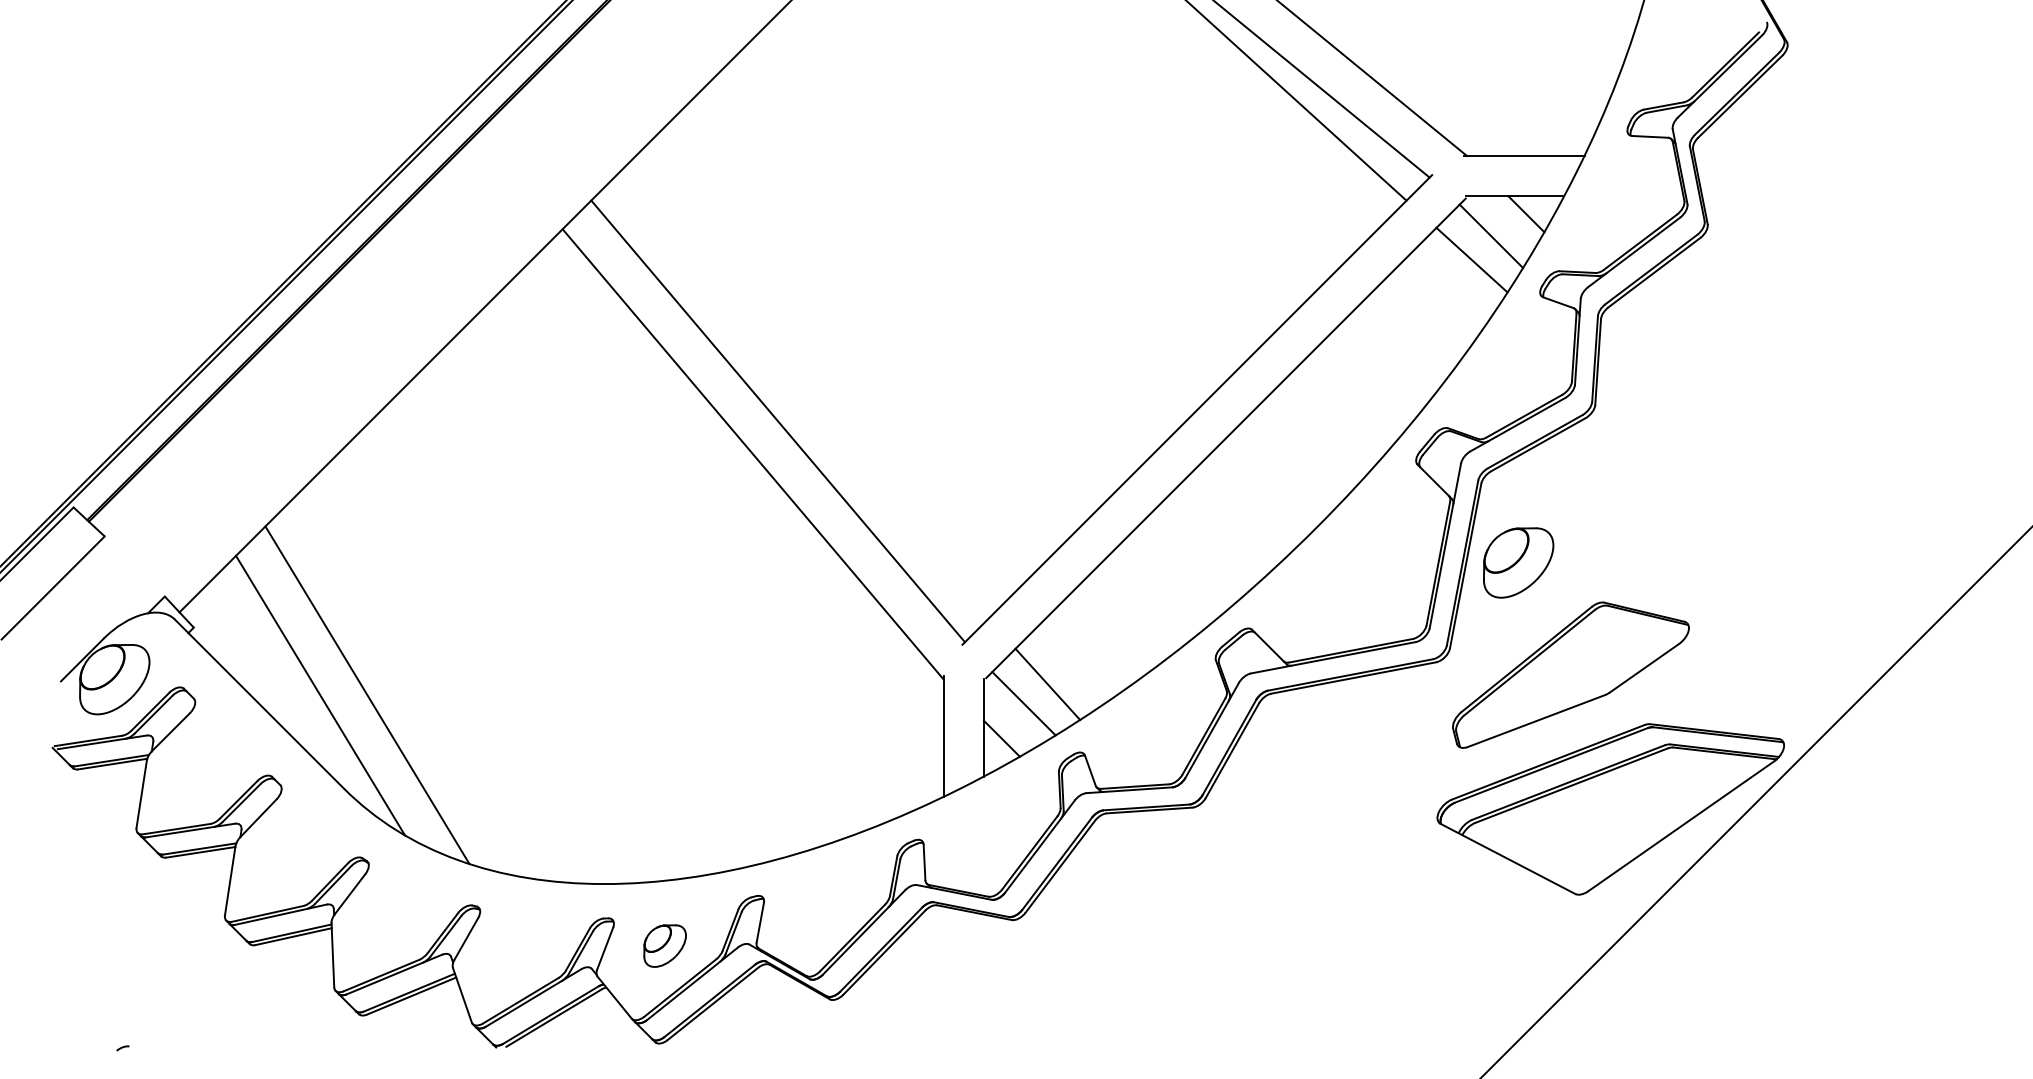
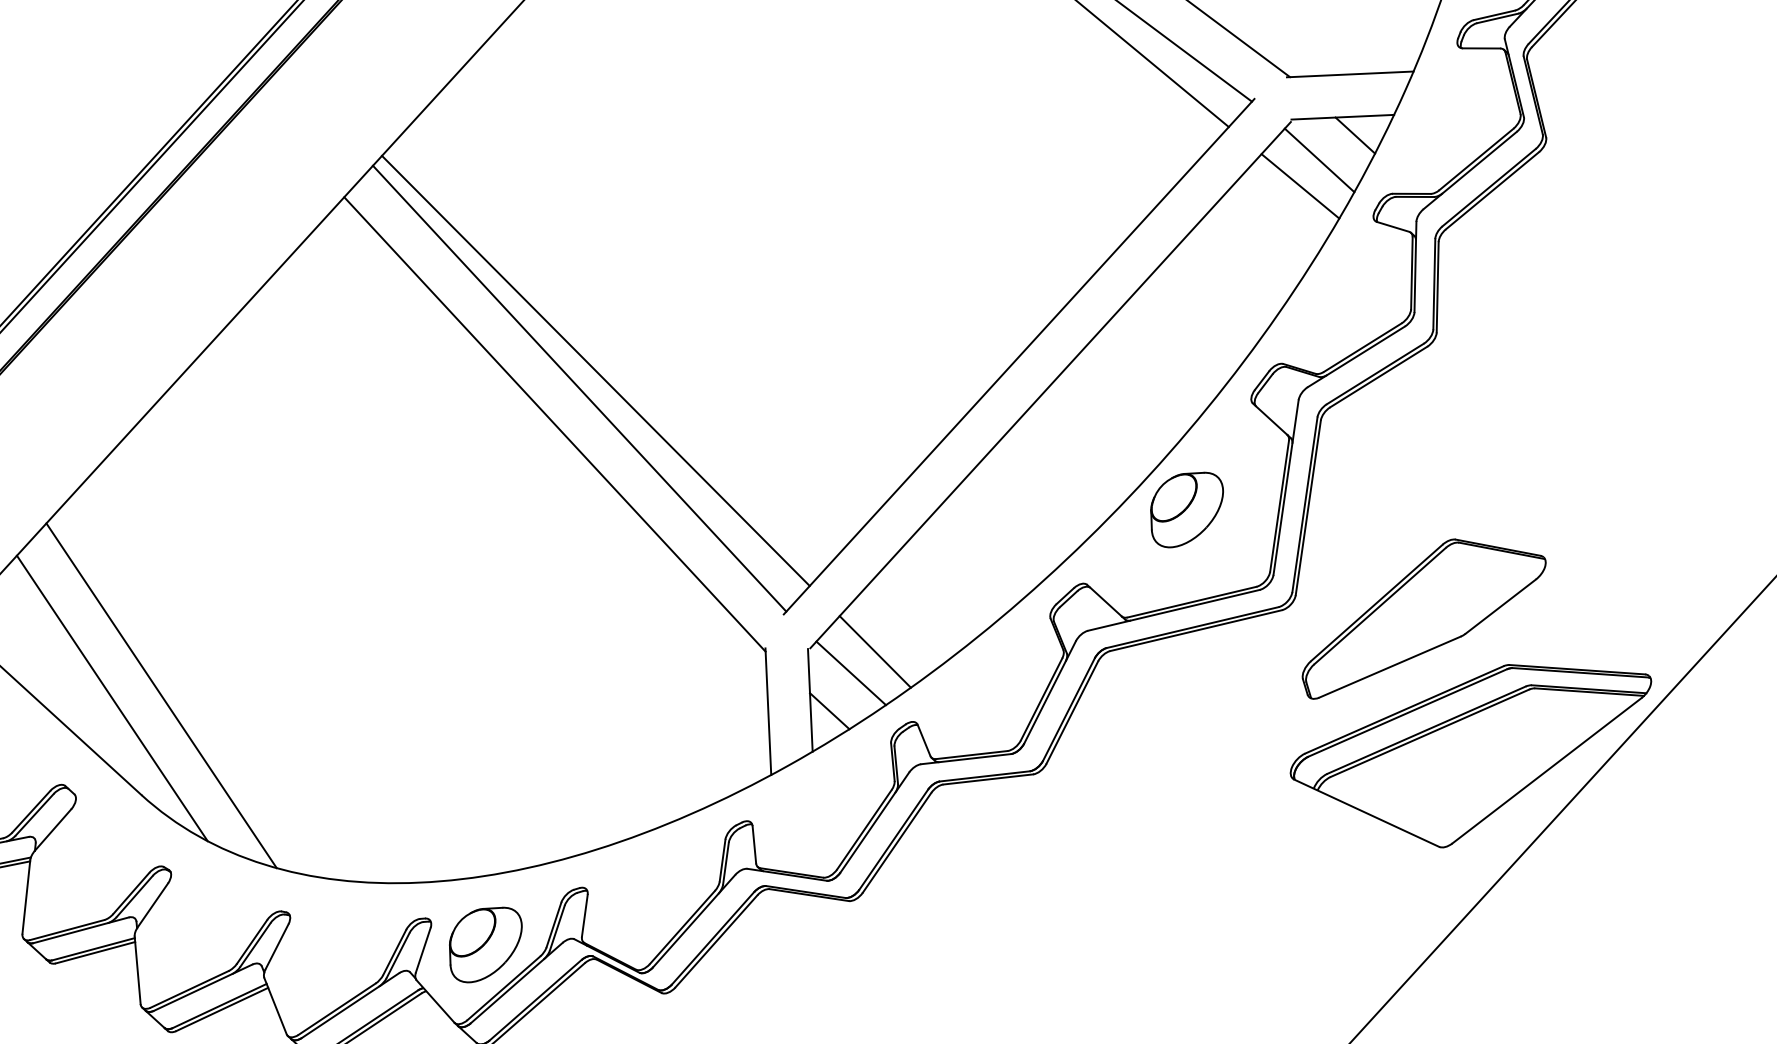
line: (794, 404) -> (596, 370), added
part: (1518, 562) -> (1187, 509), moved
part: (664, 945) -> (485, 944), size x1.67

